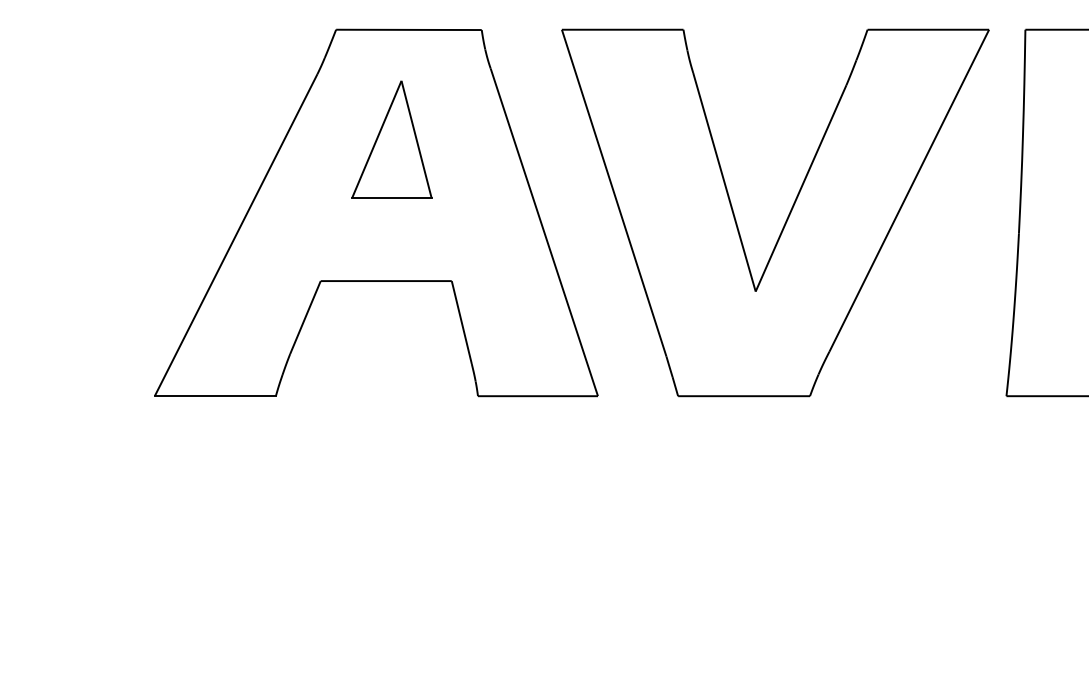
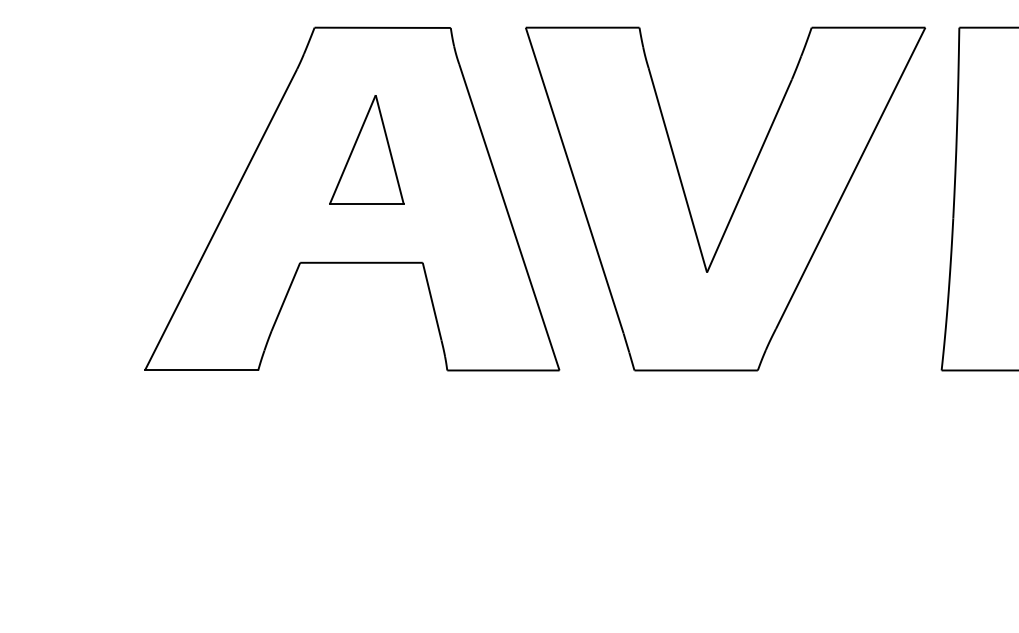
part: (391, 139) -> (366, 149), moved

